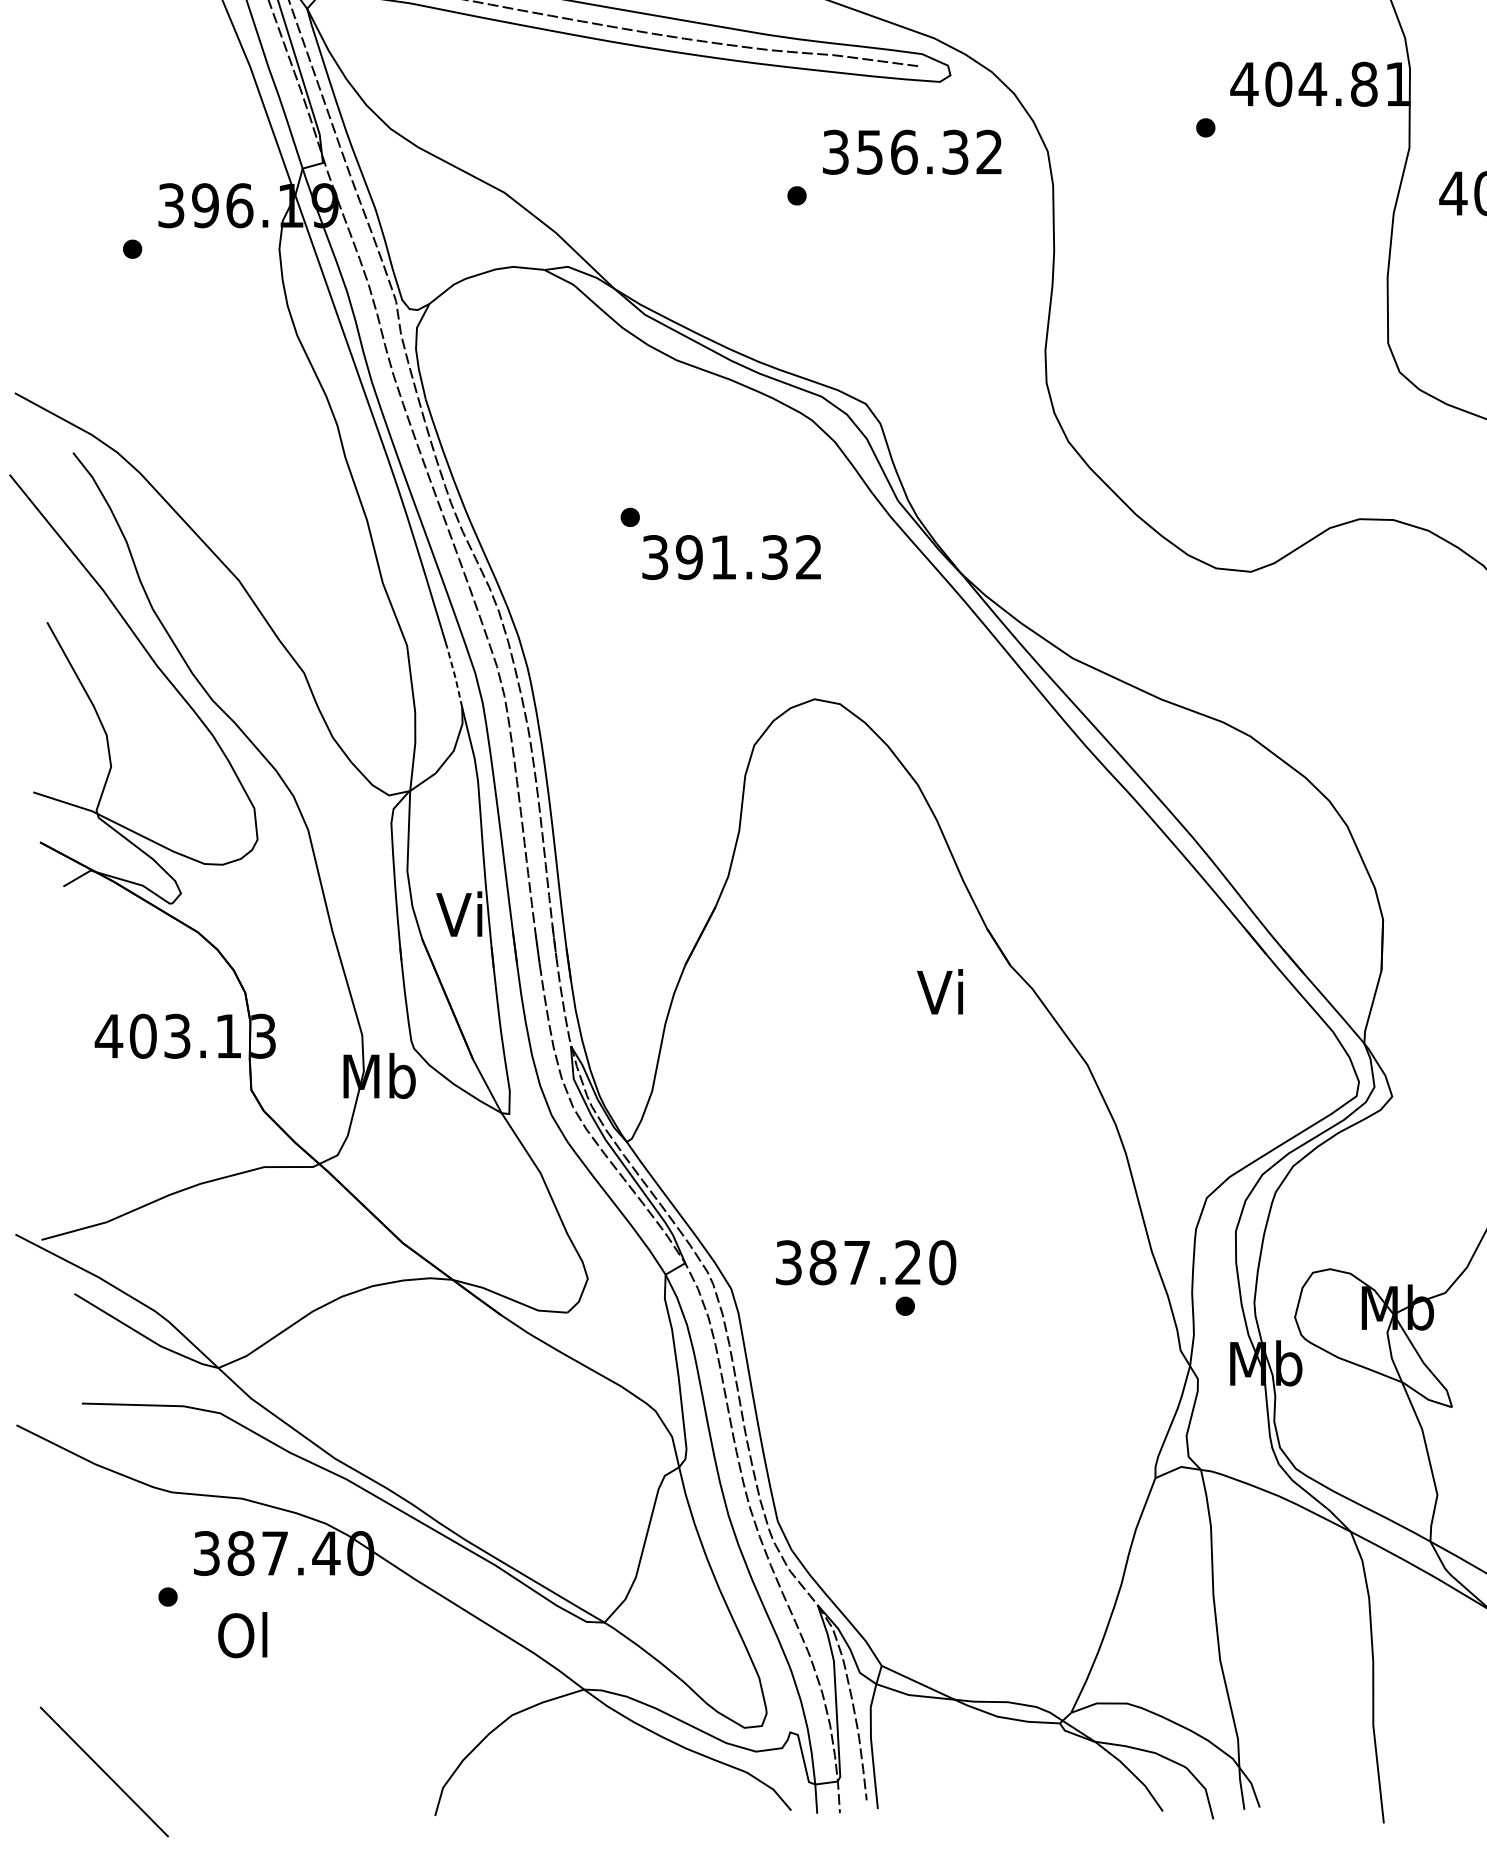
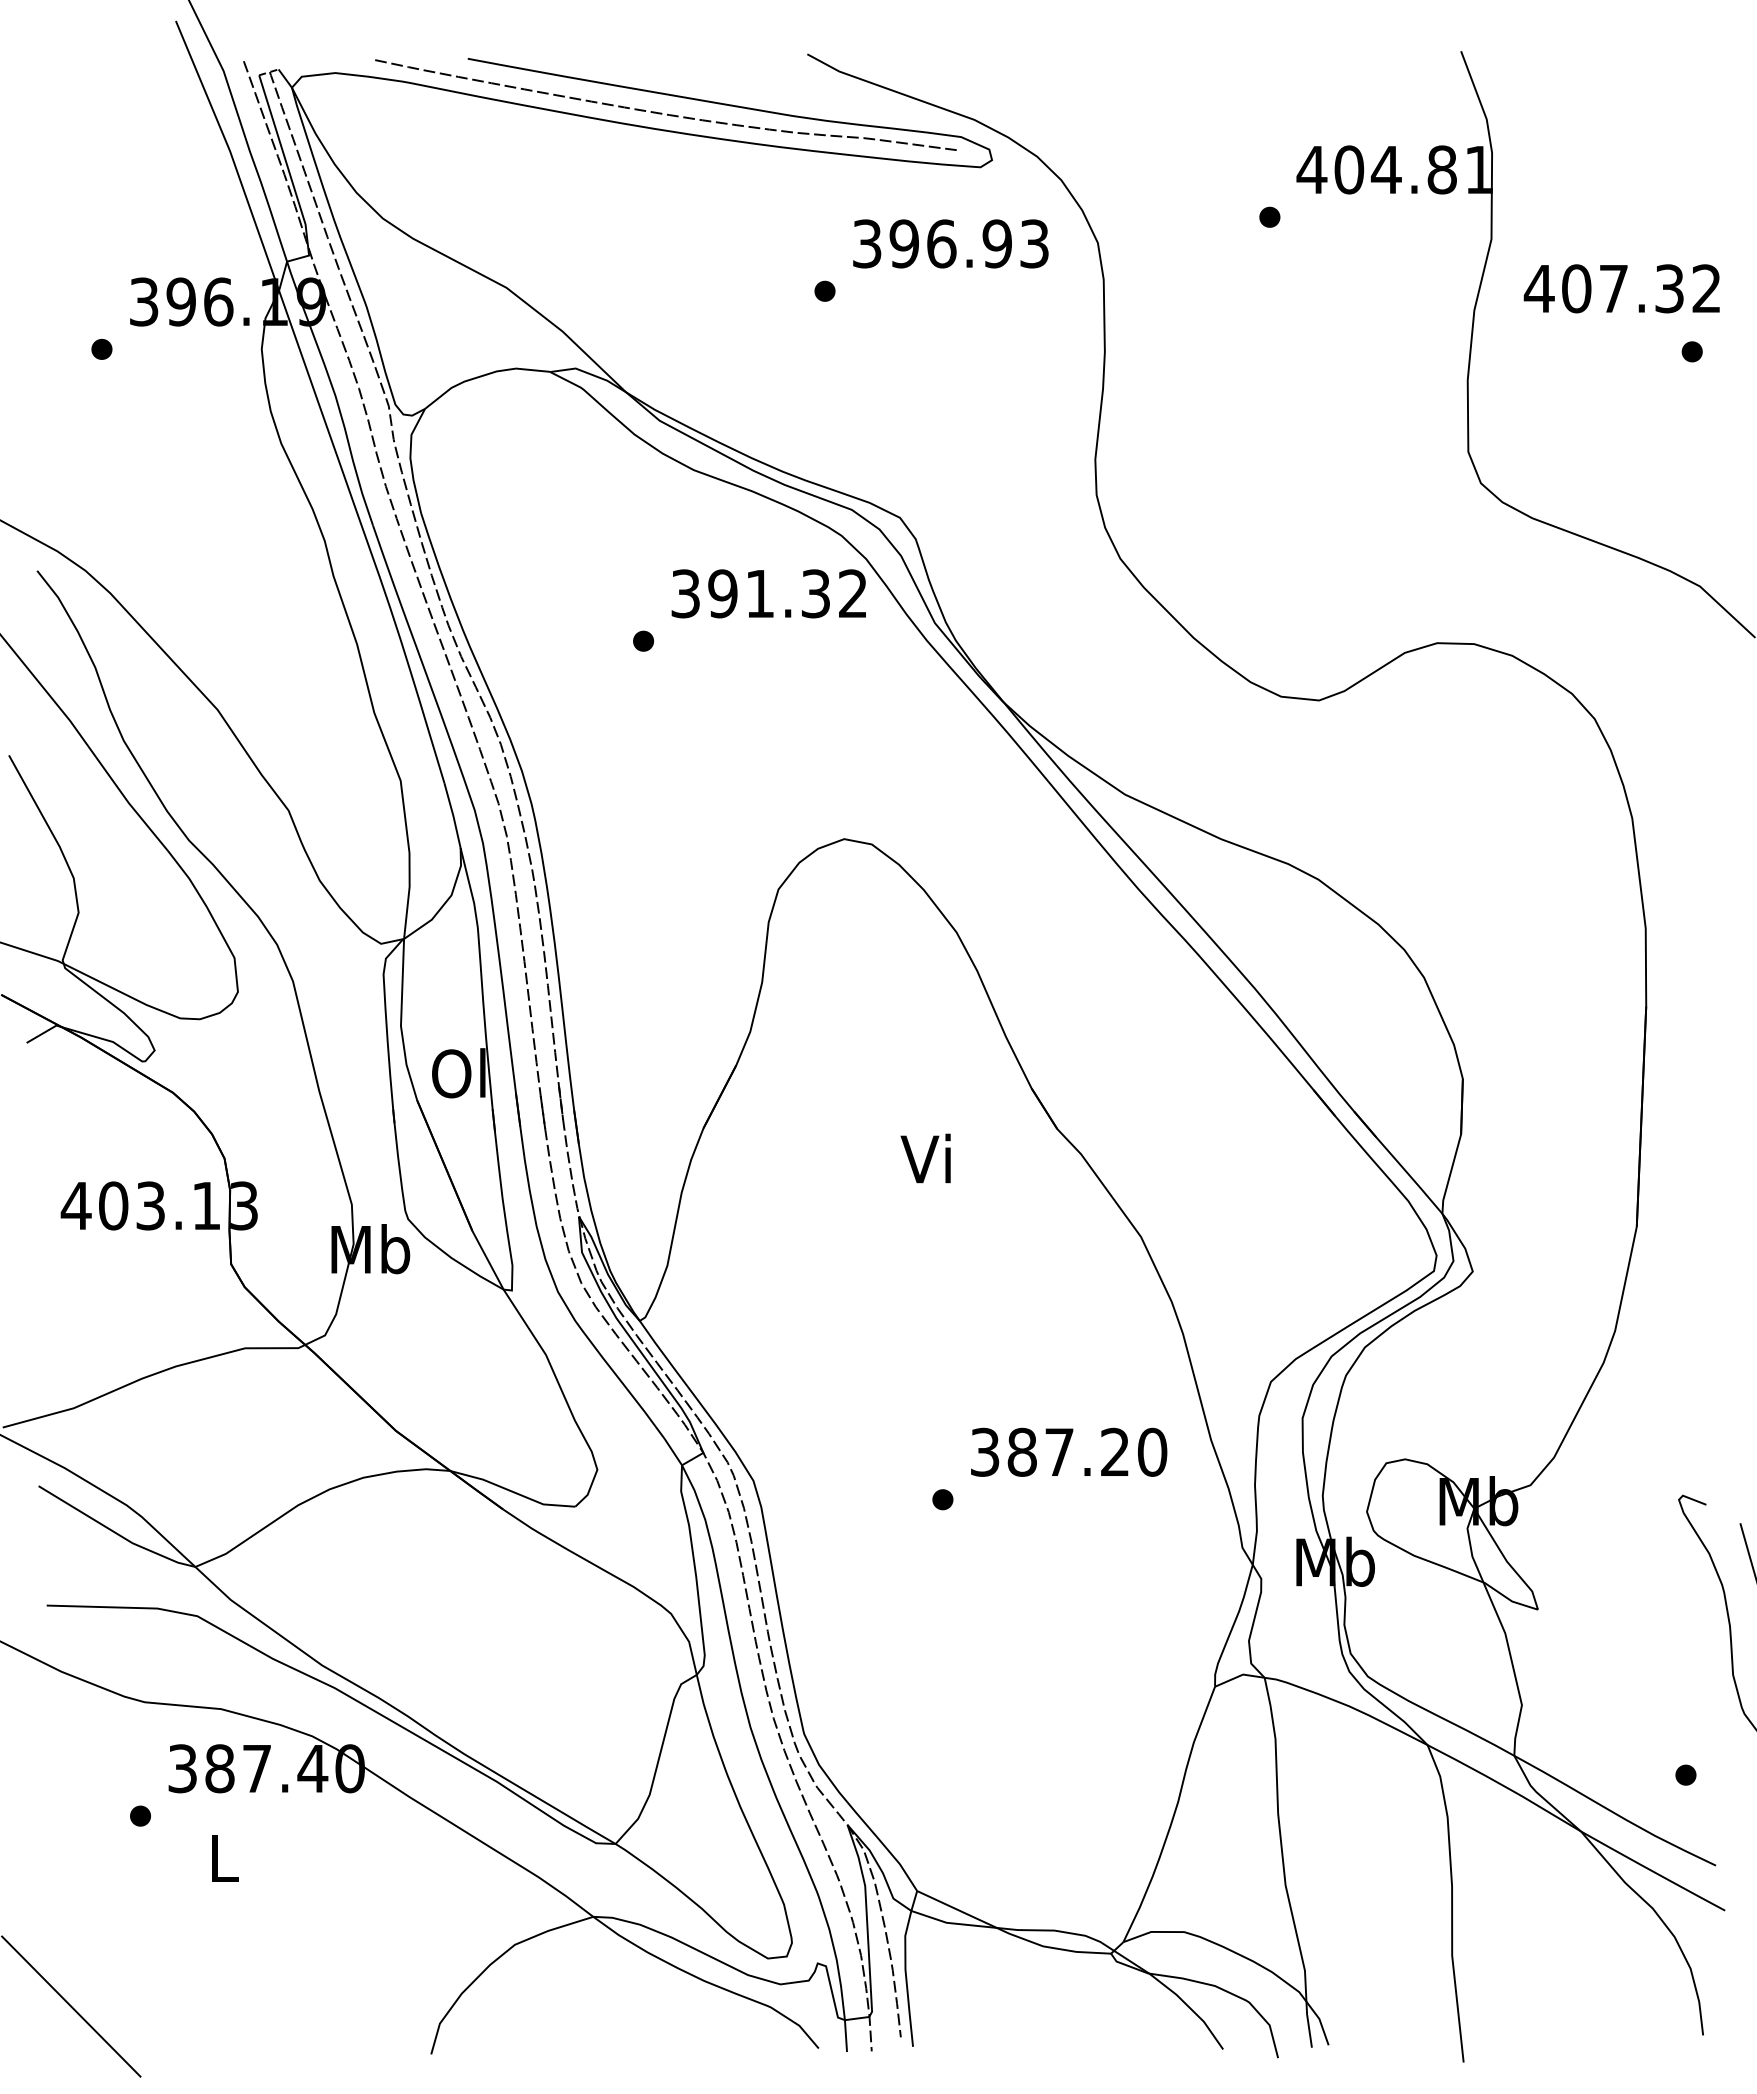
text: (928, 151) -> (968, 243), 356.32 -> 396.93
text: (731, 557) -> (768, 593), moved
line: (455, 677) -> (453, 815), dashed -> solid
text: (460, 914) -> (458, 1073), Vi -> Ol
text: (939, 991) -> (925, 1158), moved
text: (866, 1261) -> (1069, 1451), moved
text: (242, 1635) -> (221, 1857), Ol -> L

